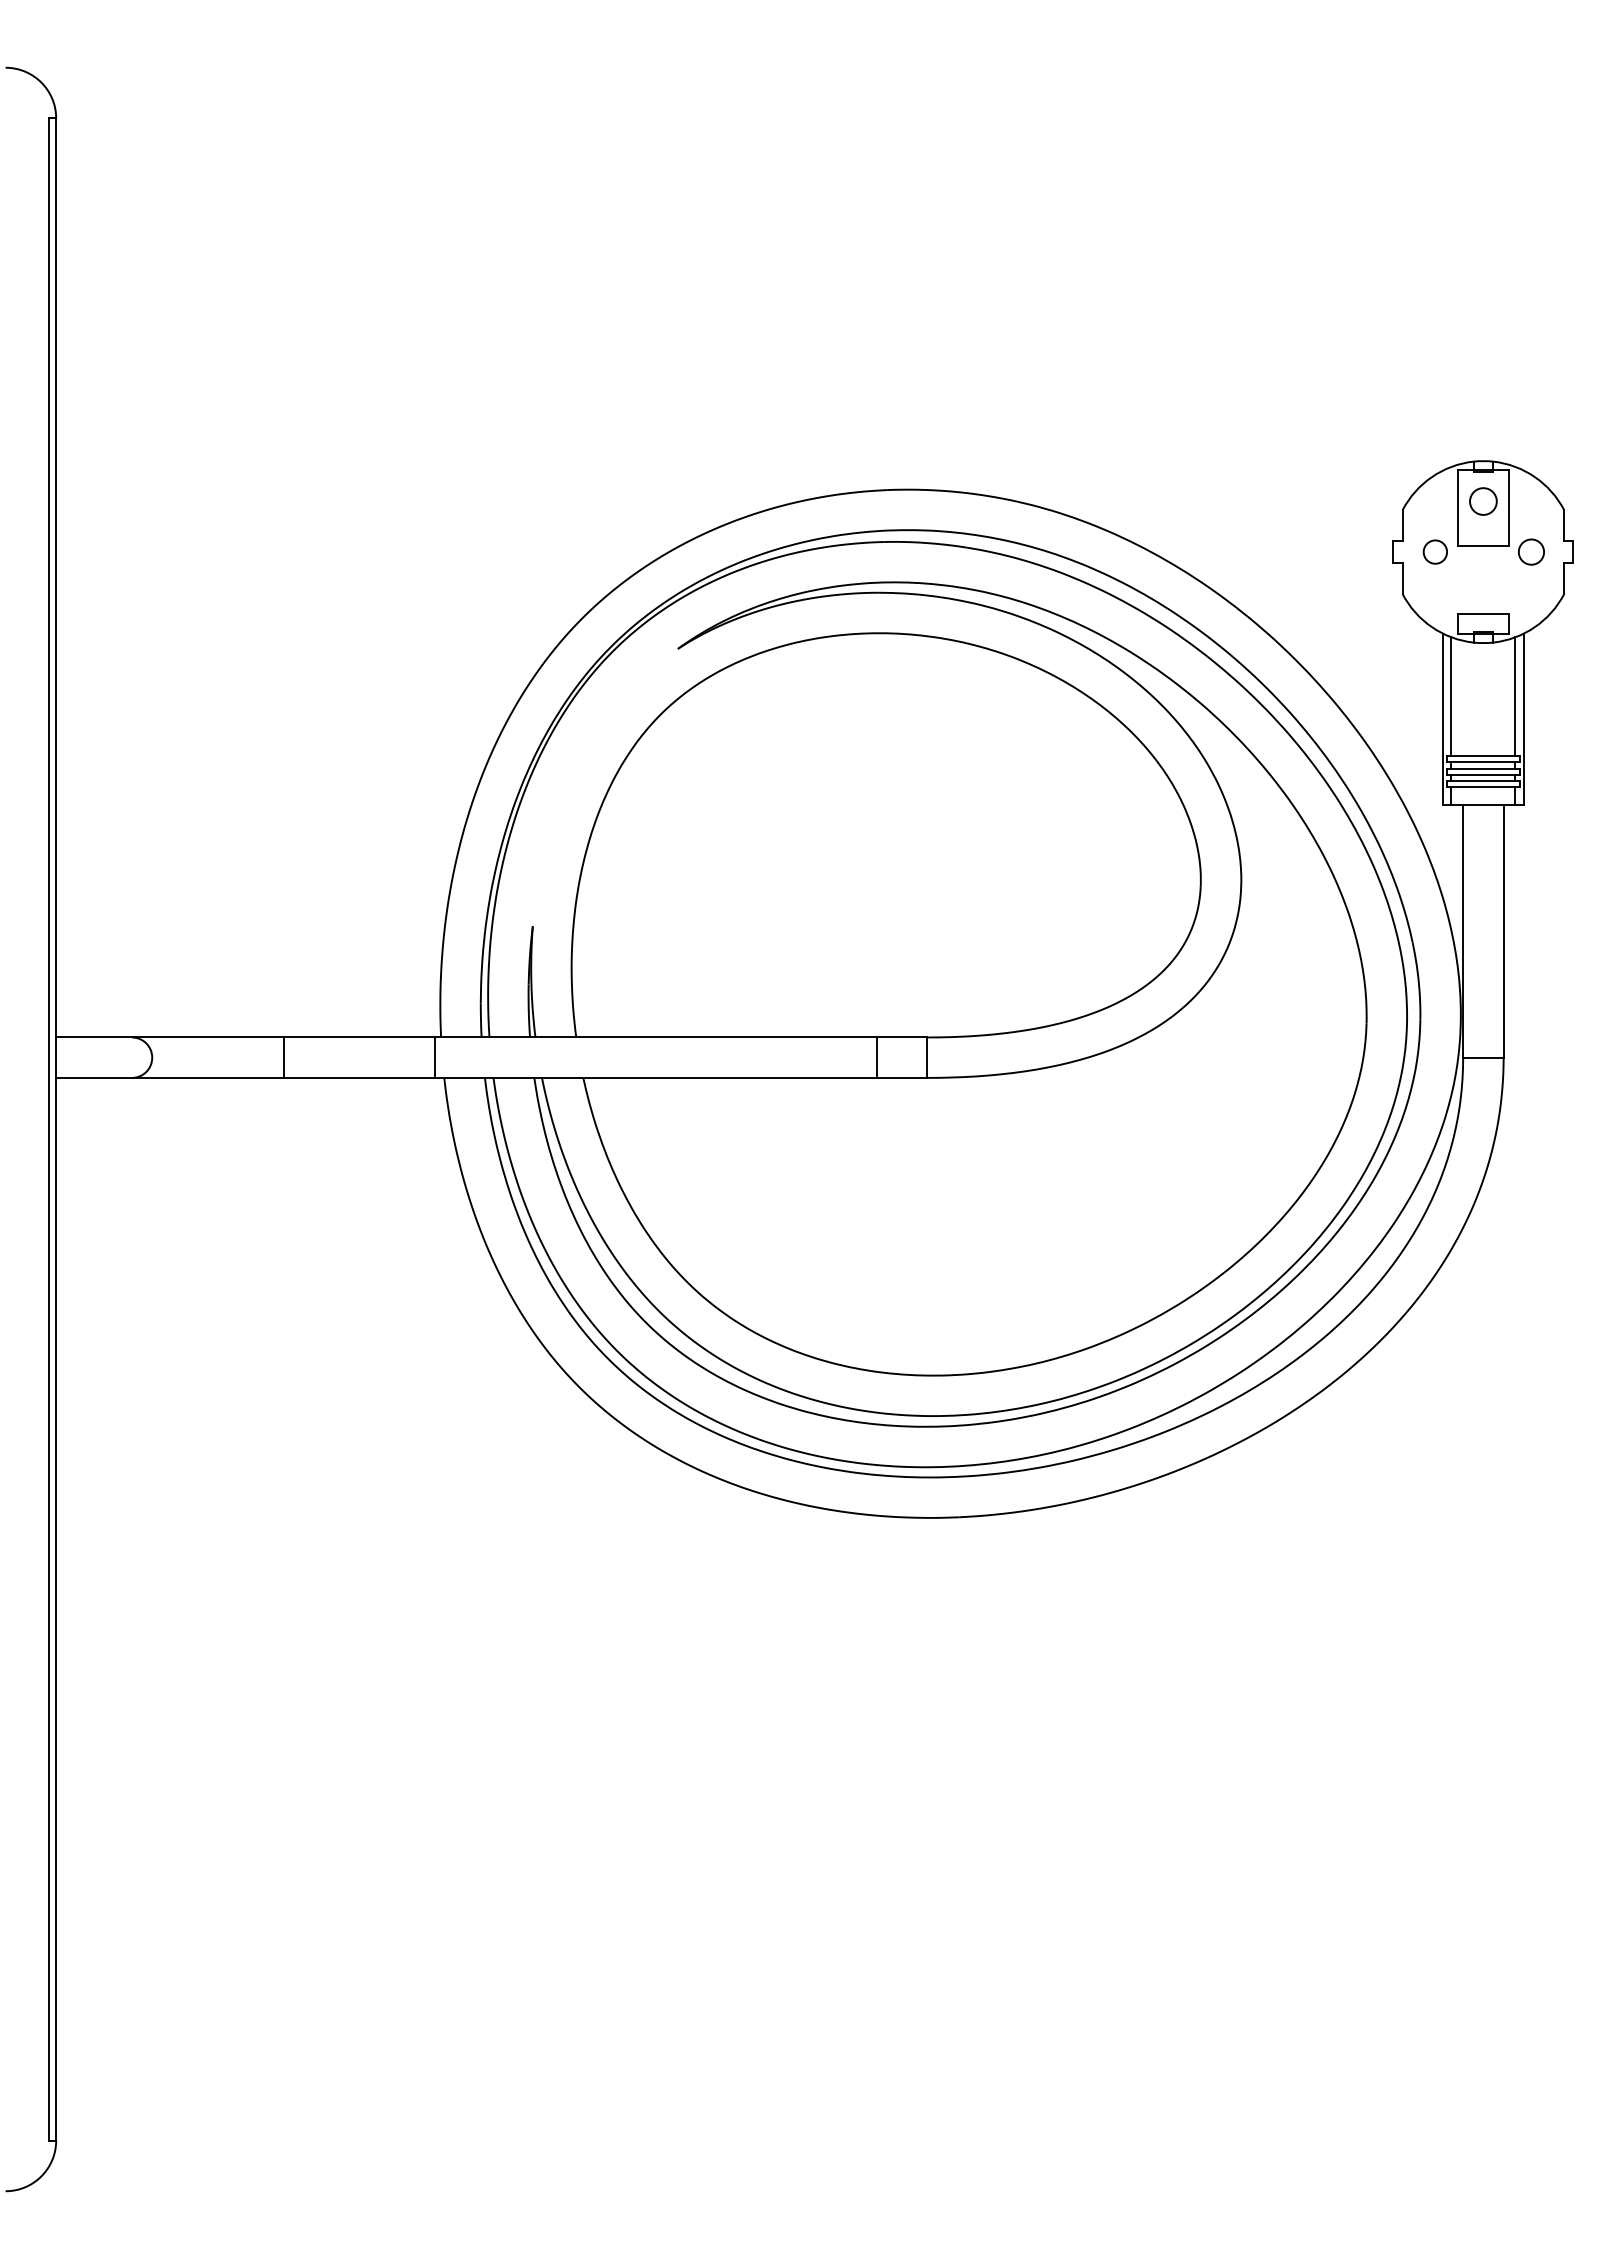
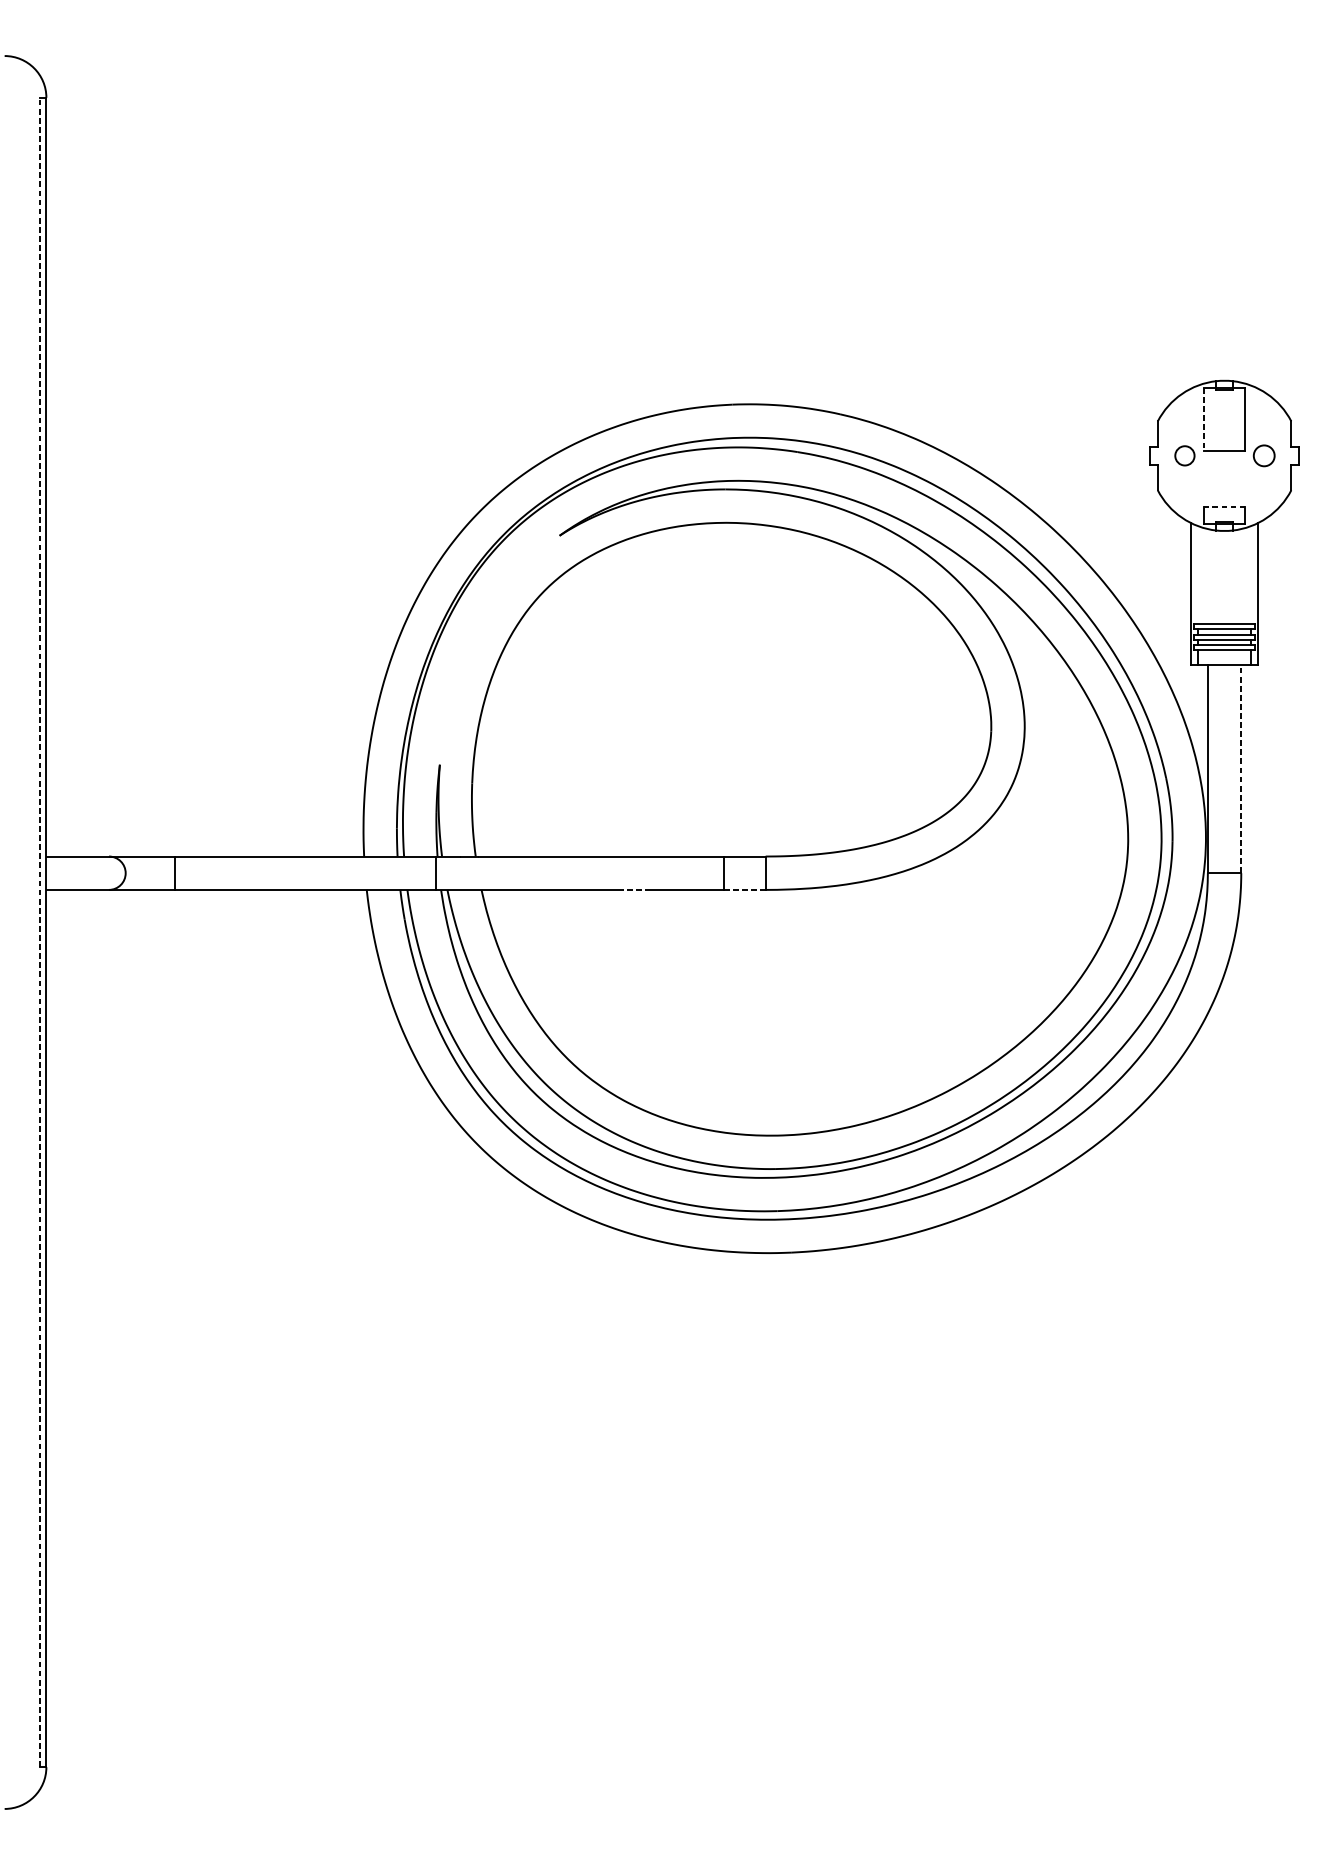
circle: (1483, 501) -> (1224, 414), removed
line: (1458, 507) -> (1204, 419), solid -> dashed
line: (1482, 614) -> (1223, 507), solid -> dashed
line: (1451, 696) -> (1198, 575), removed
line: (1515, 696) -> (1251, 575), removed
line: (1503, 930) -> (1241, 768), solid -> dashed
line: (283, 1057) -> (174, 873), moved
line: (435, 1057) -> (436, 873), moved
line: (767, 1077) -> (633, 889), solid -> dashed
line: (902, 1077) -> (745, 889), solid -> dashed
line: (48, 1129) -> (40, 932), solid -> dashed

